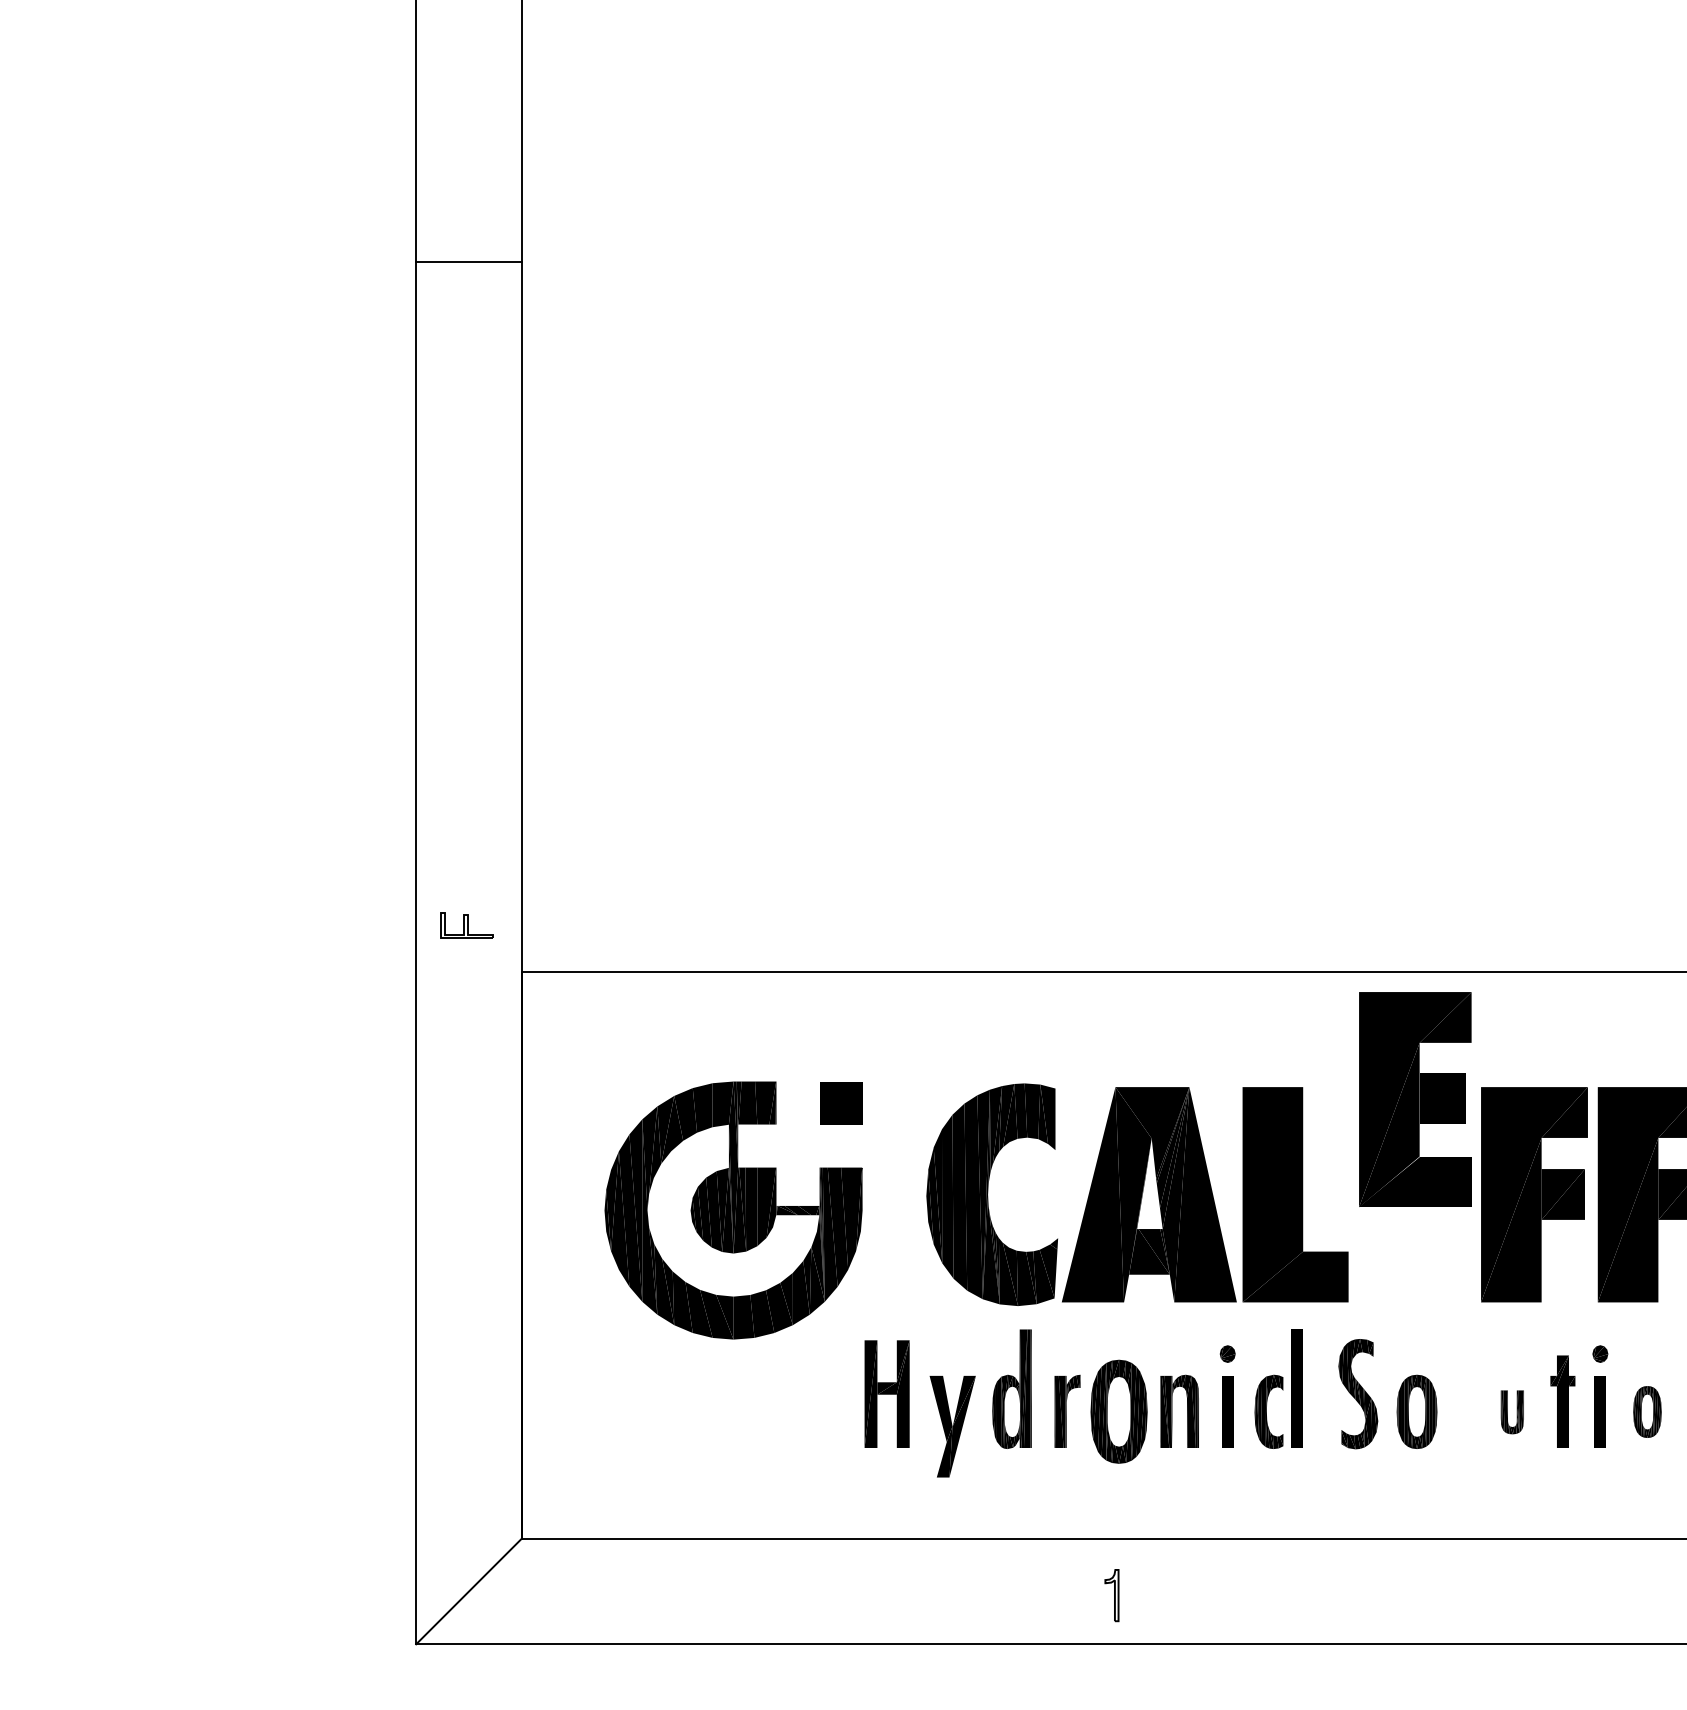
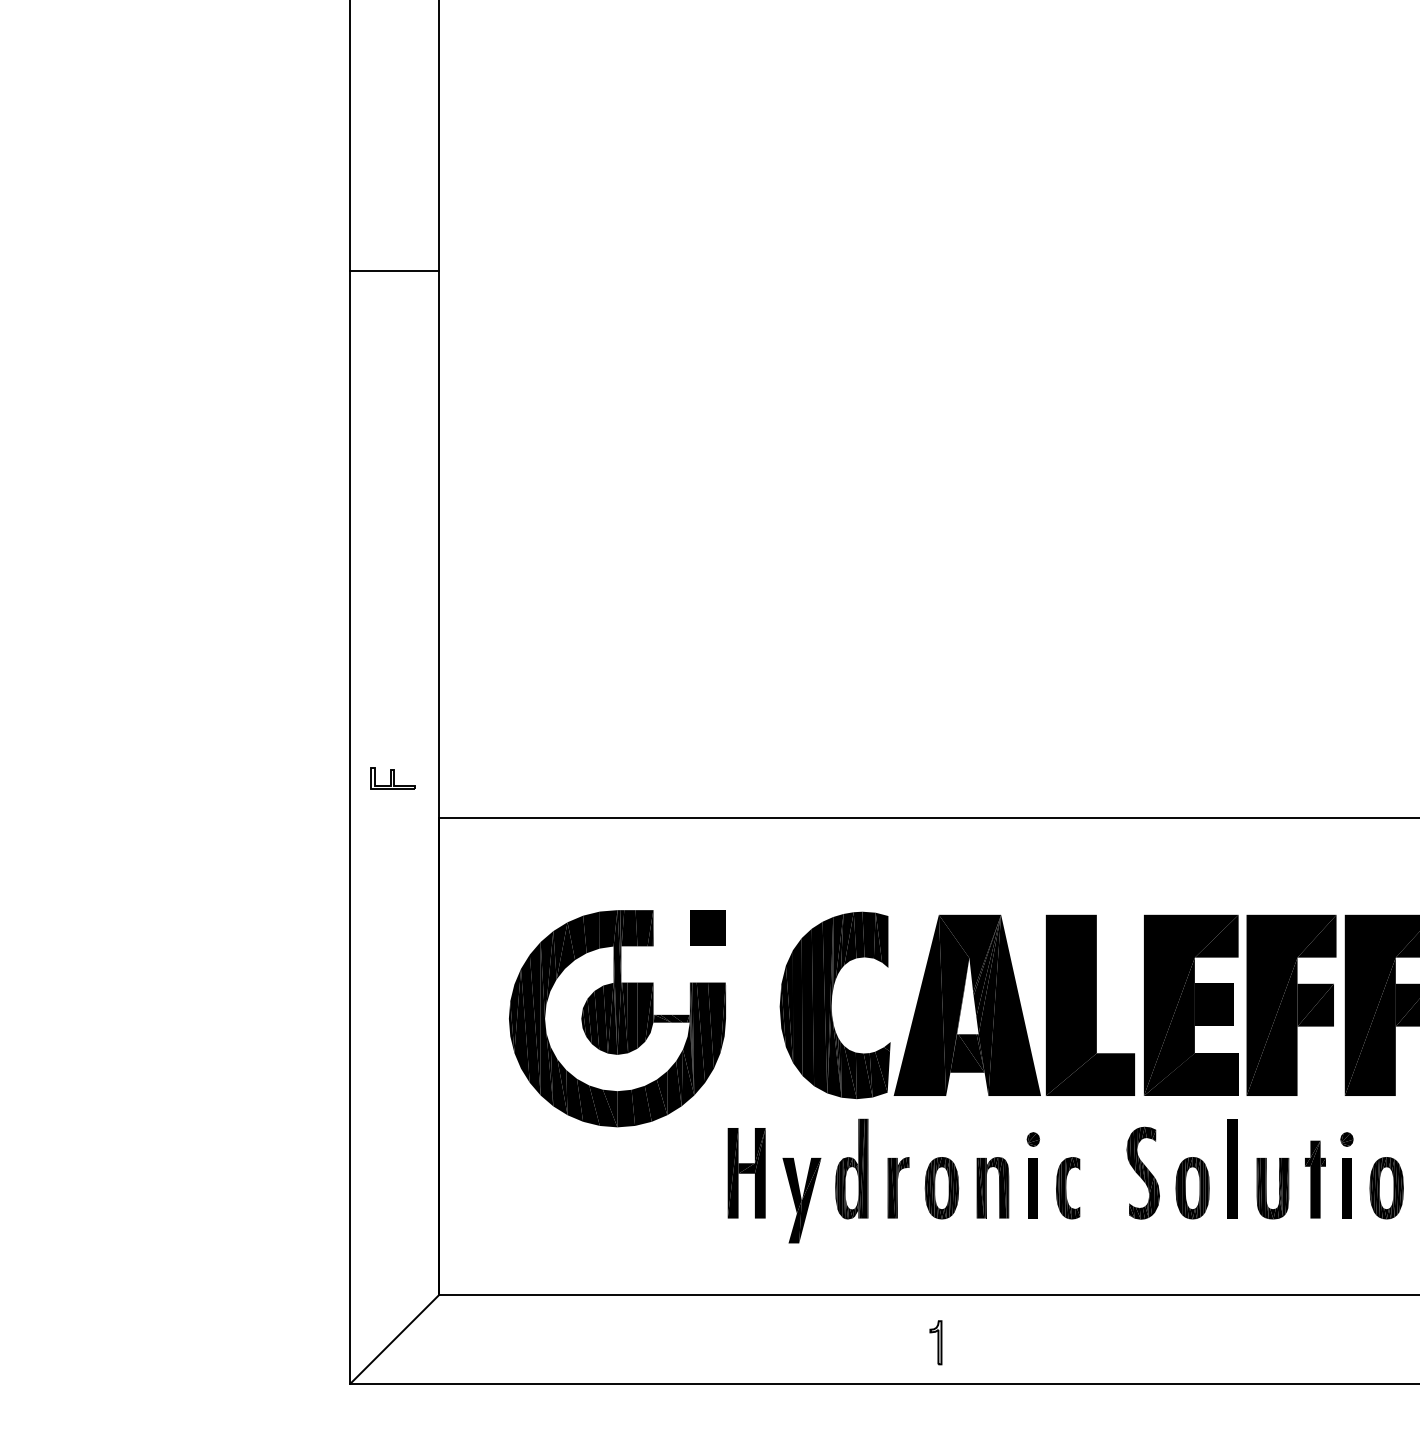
line: (468, 262) -> (394, 270), moved
part: (1415, 1098) -> (1191, 1004), moved
part: (1296, 1388) -> (1232, 1168), moved
part: (1118, 1412) -> (941, 1188), size x0.71
part: (1511, 1412) -> (1272, 1188), size x1.67
part: (1647, 1412) -> (1386, 1188), size x1.43

